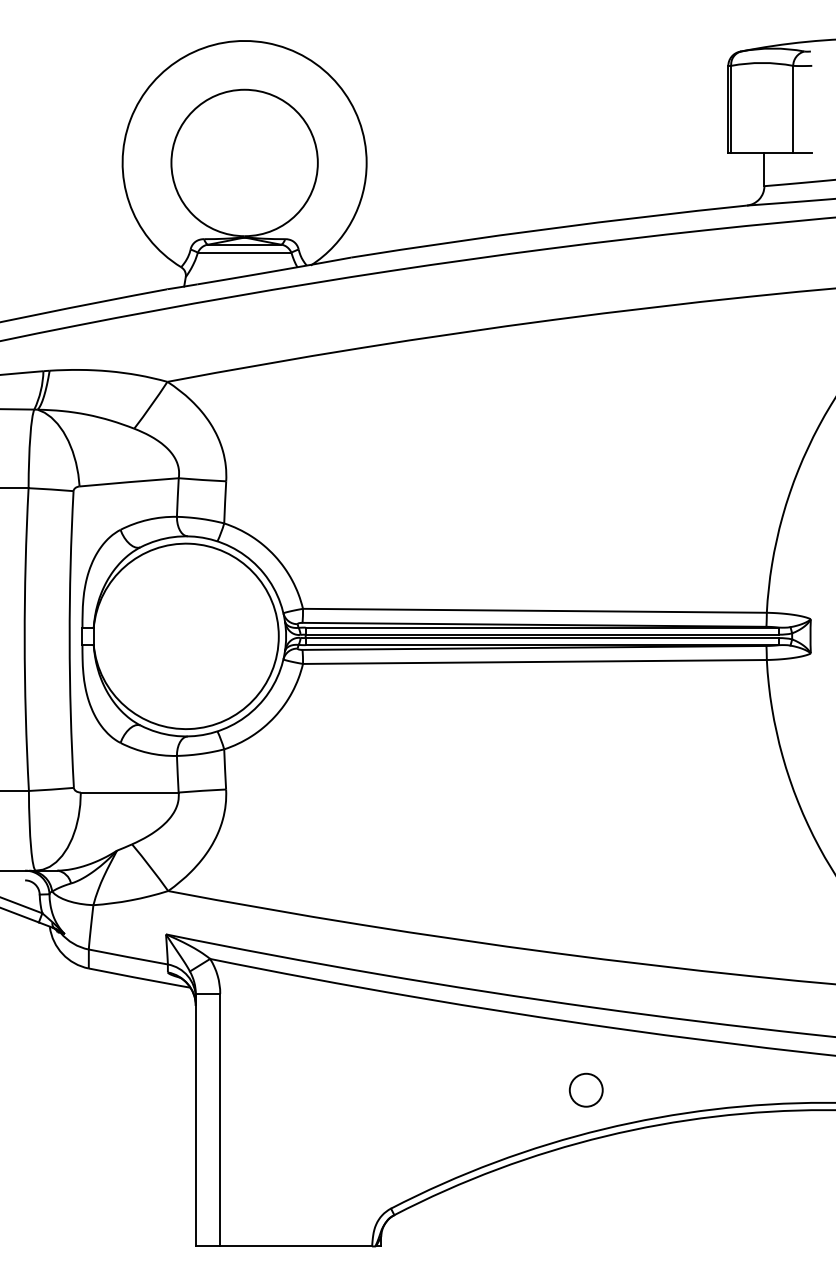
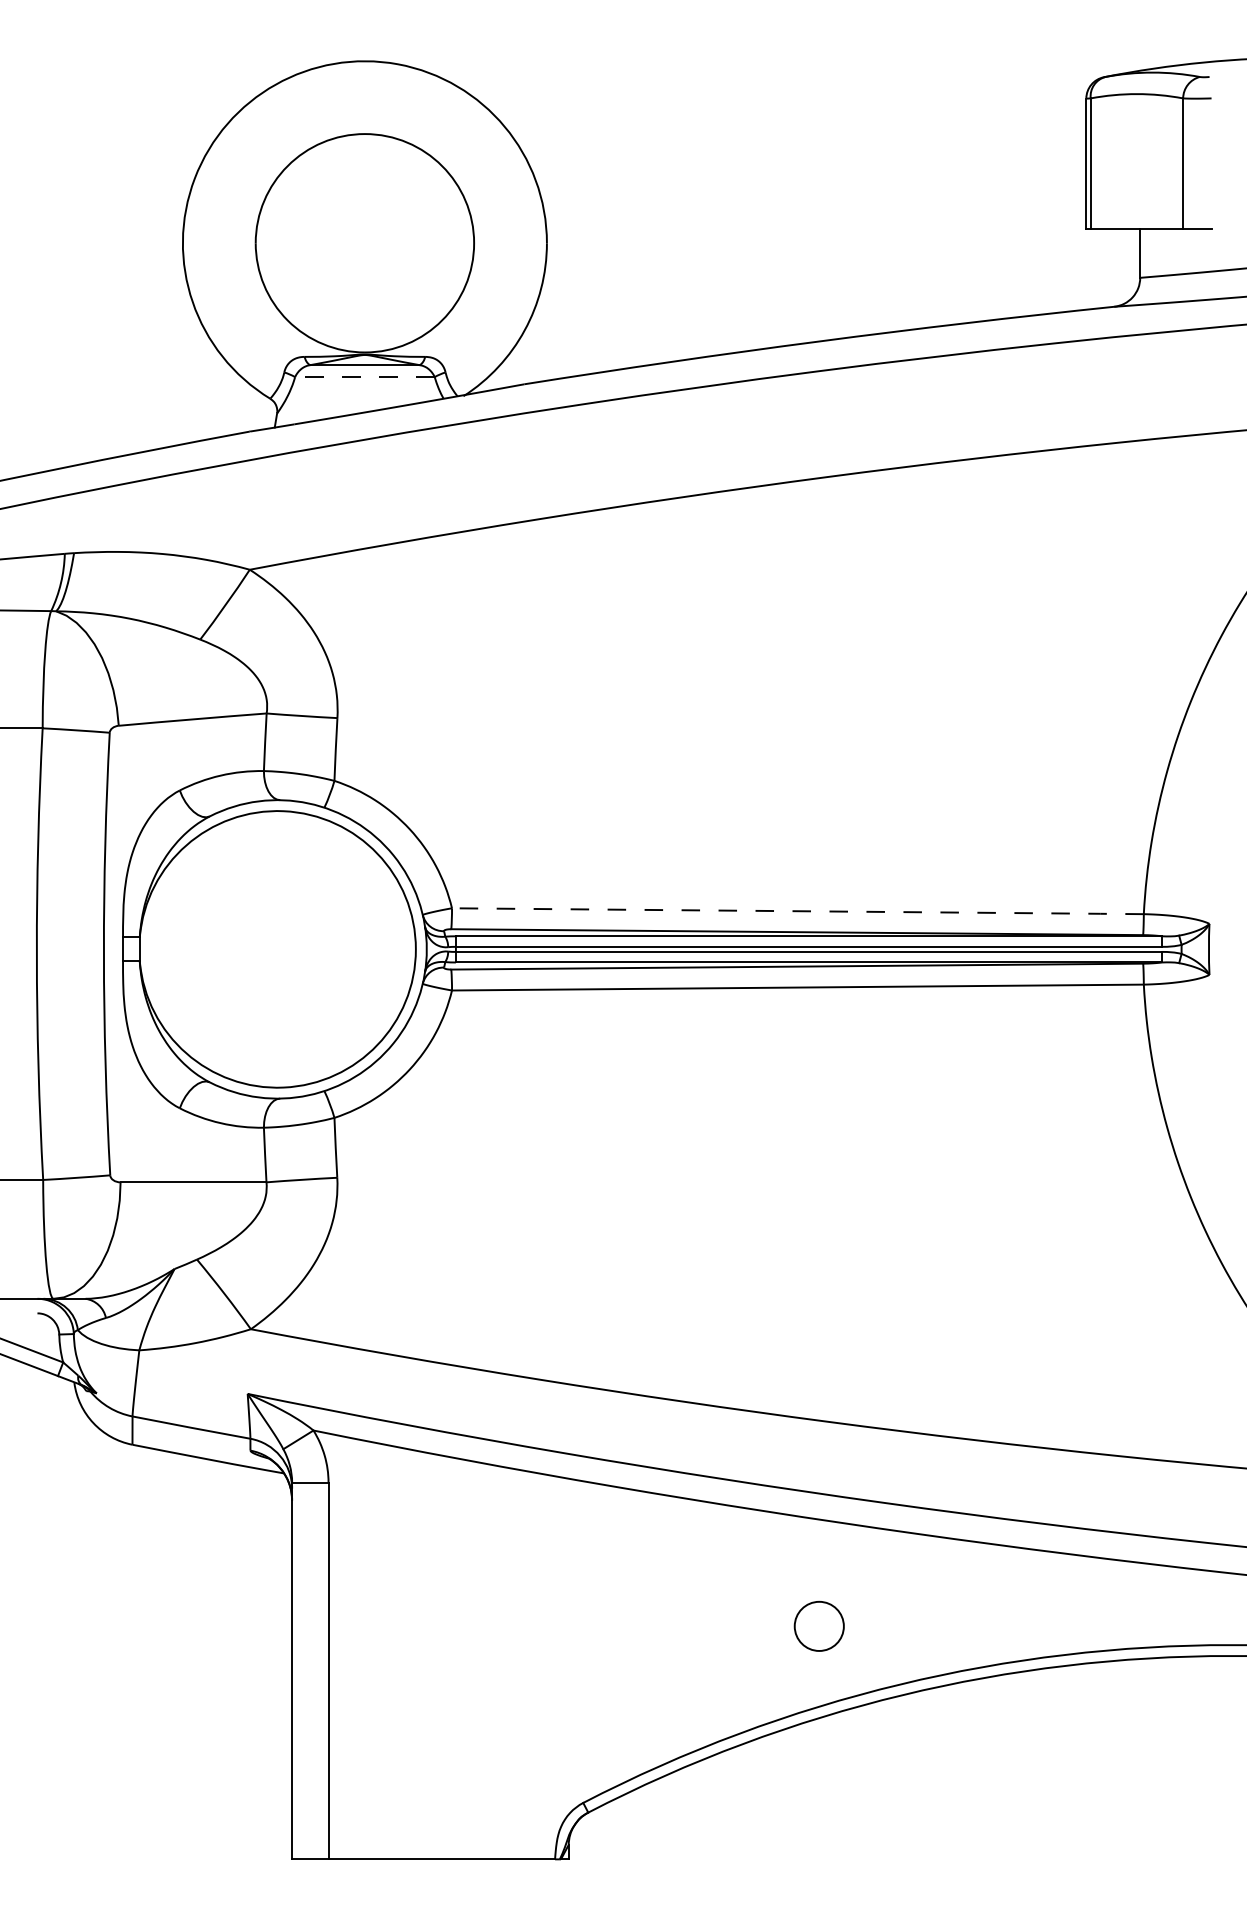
line: (244, 252) -> (364, 376), solid -> dashed
line: (536, 610) -> (800, 910), solid -> dashed
circle: (585, 1089) -> (818, 1625), moved

